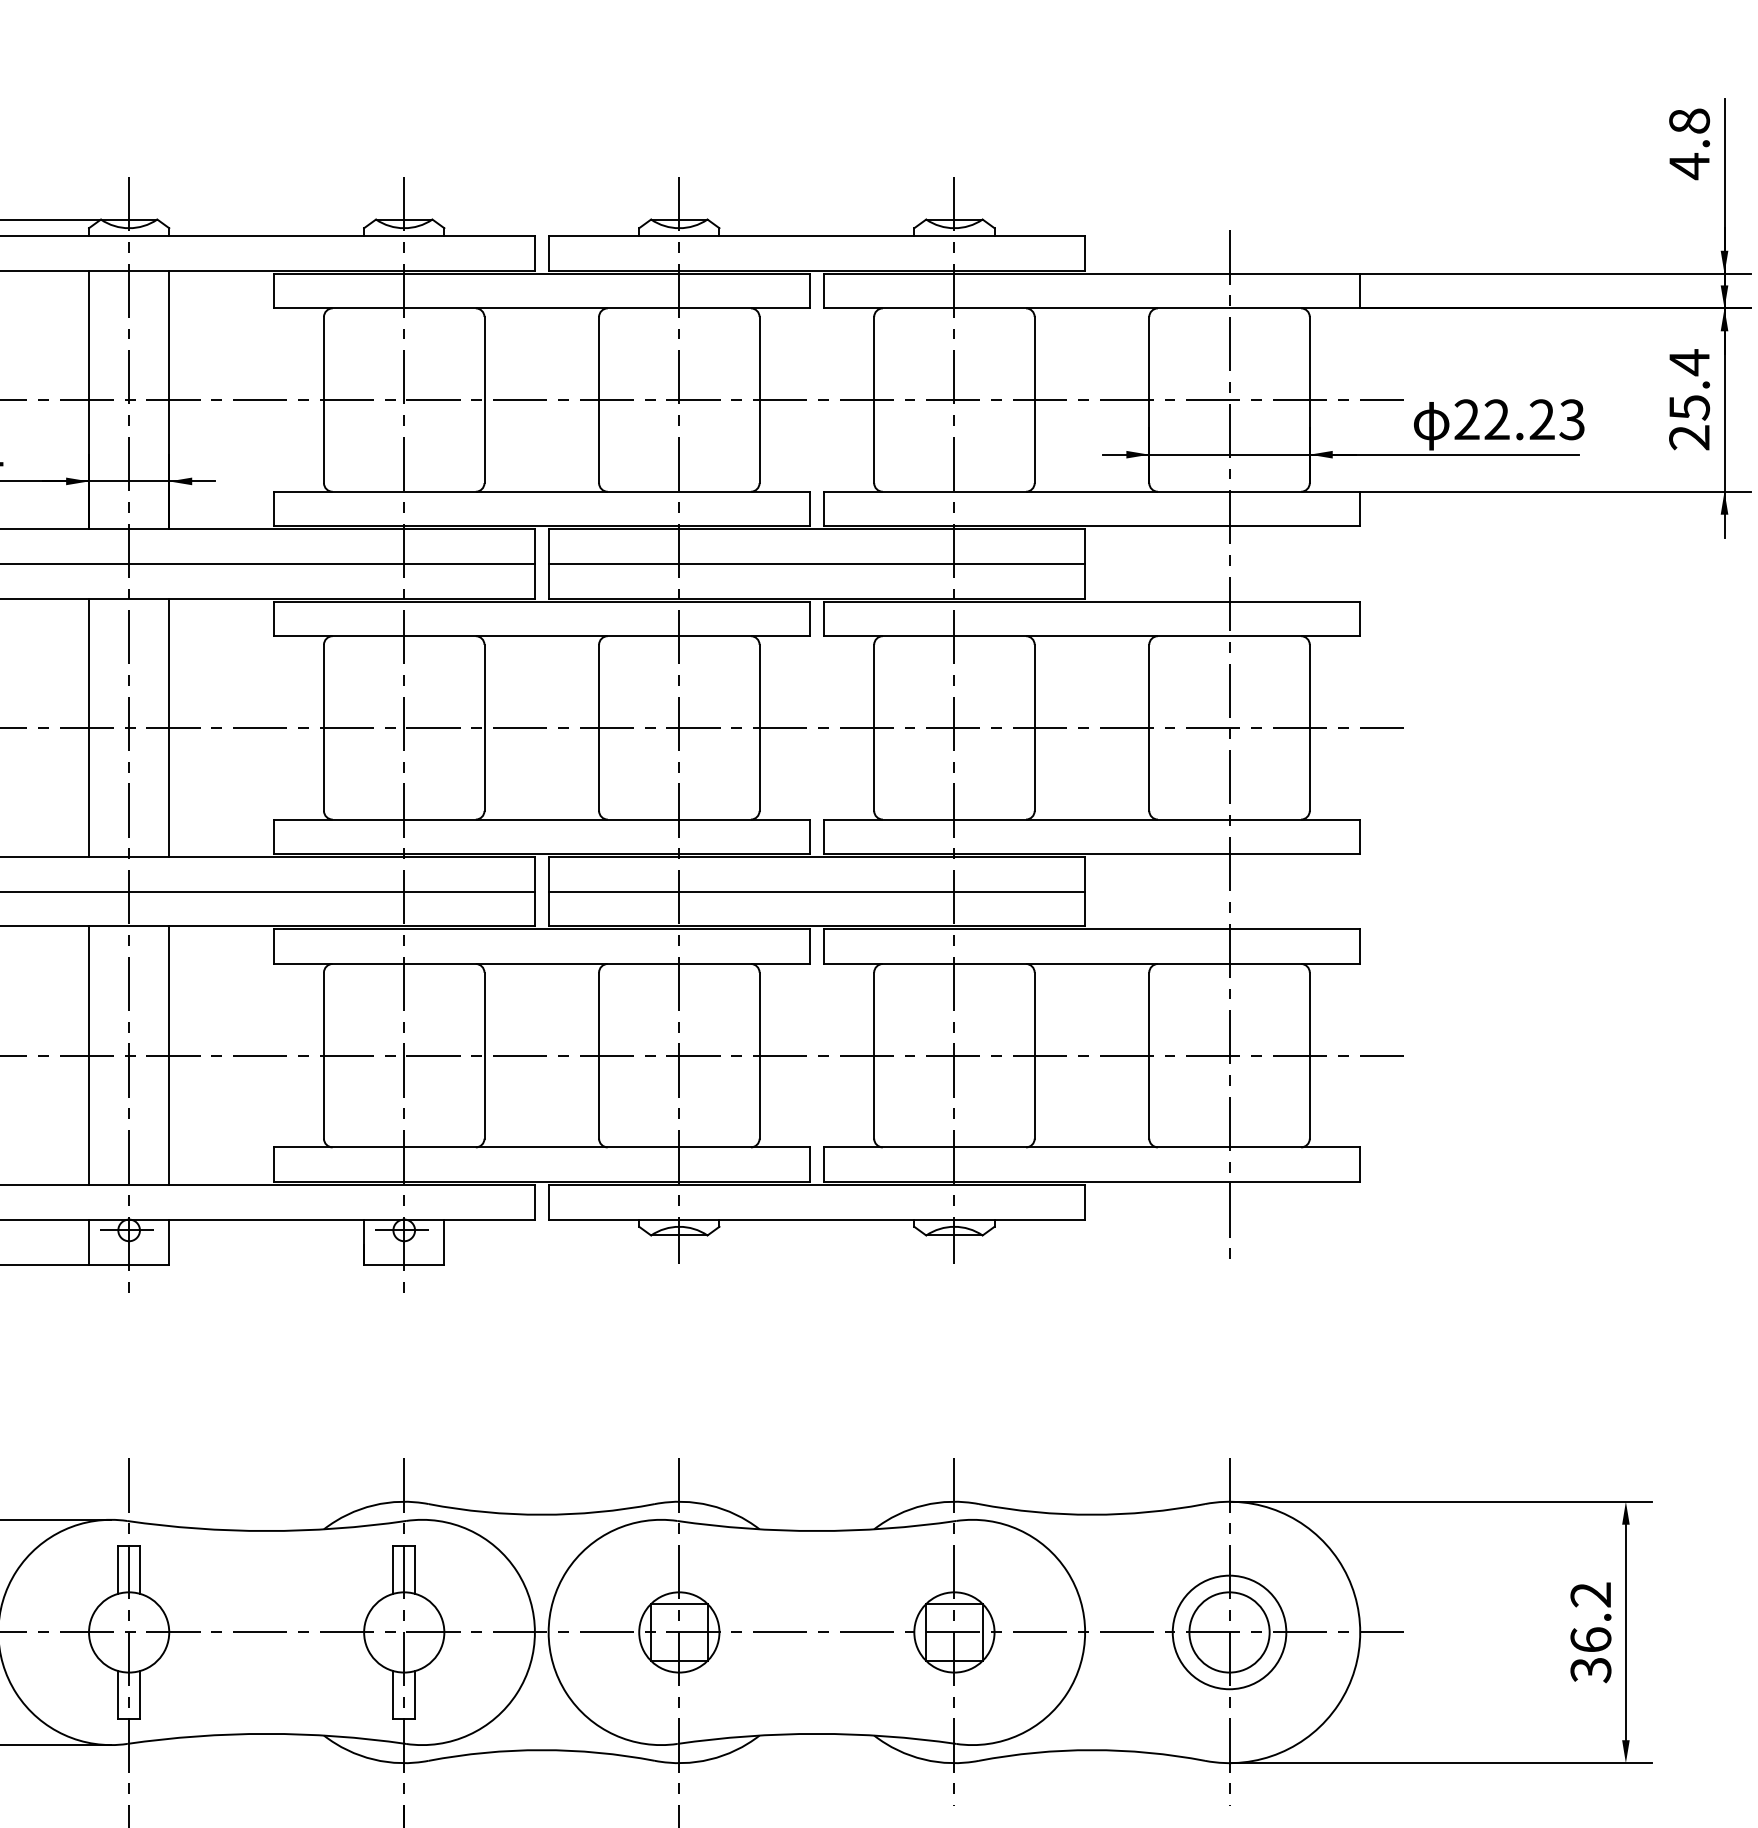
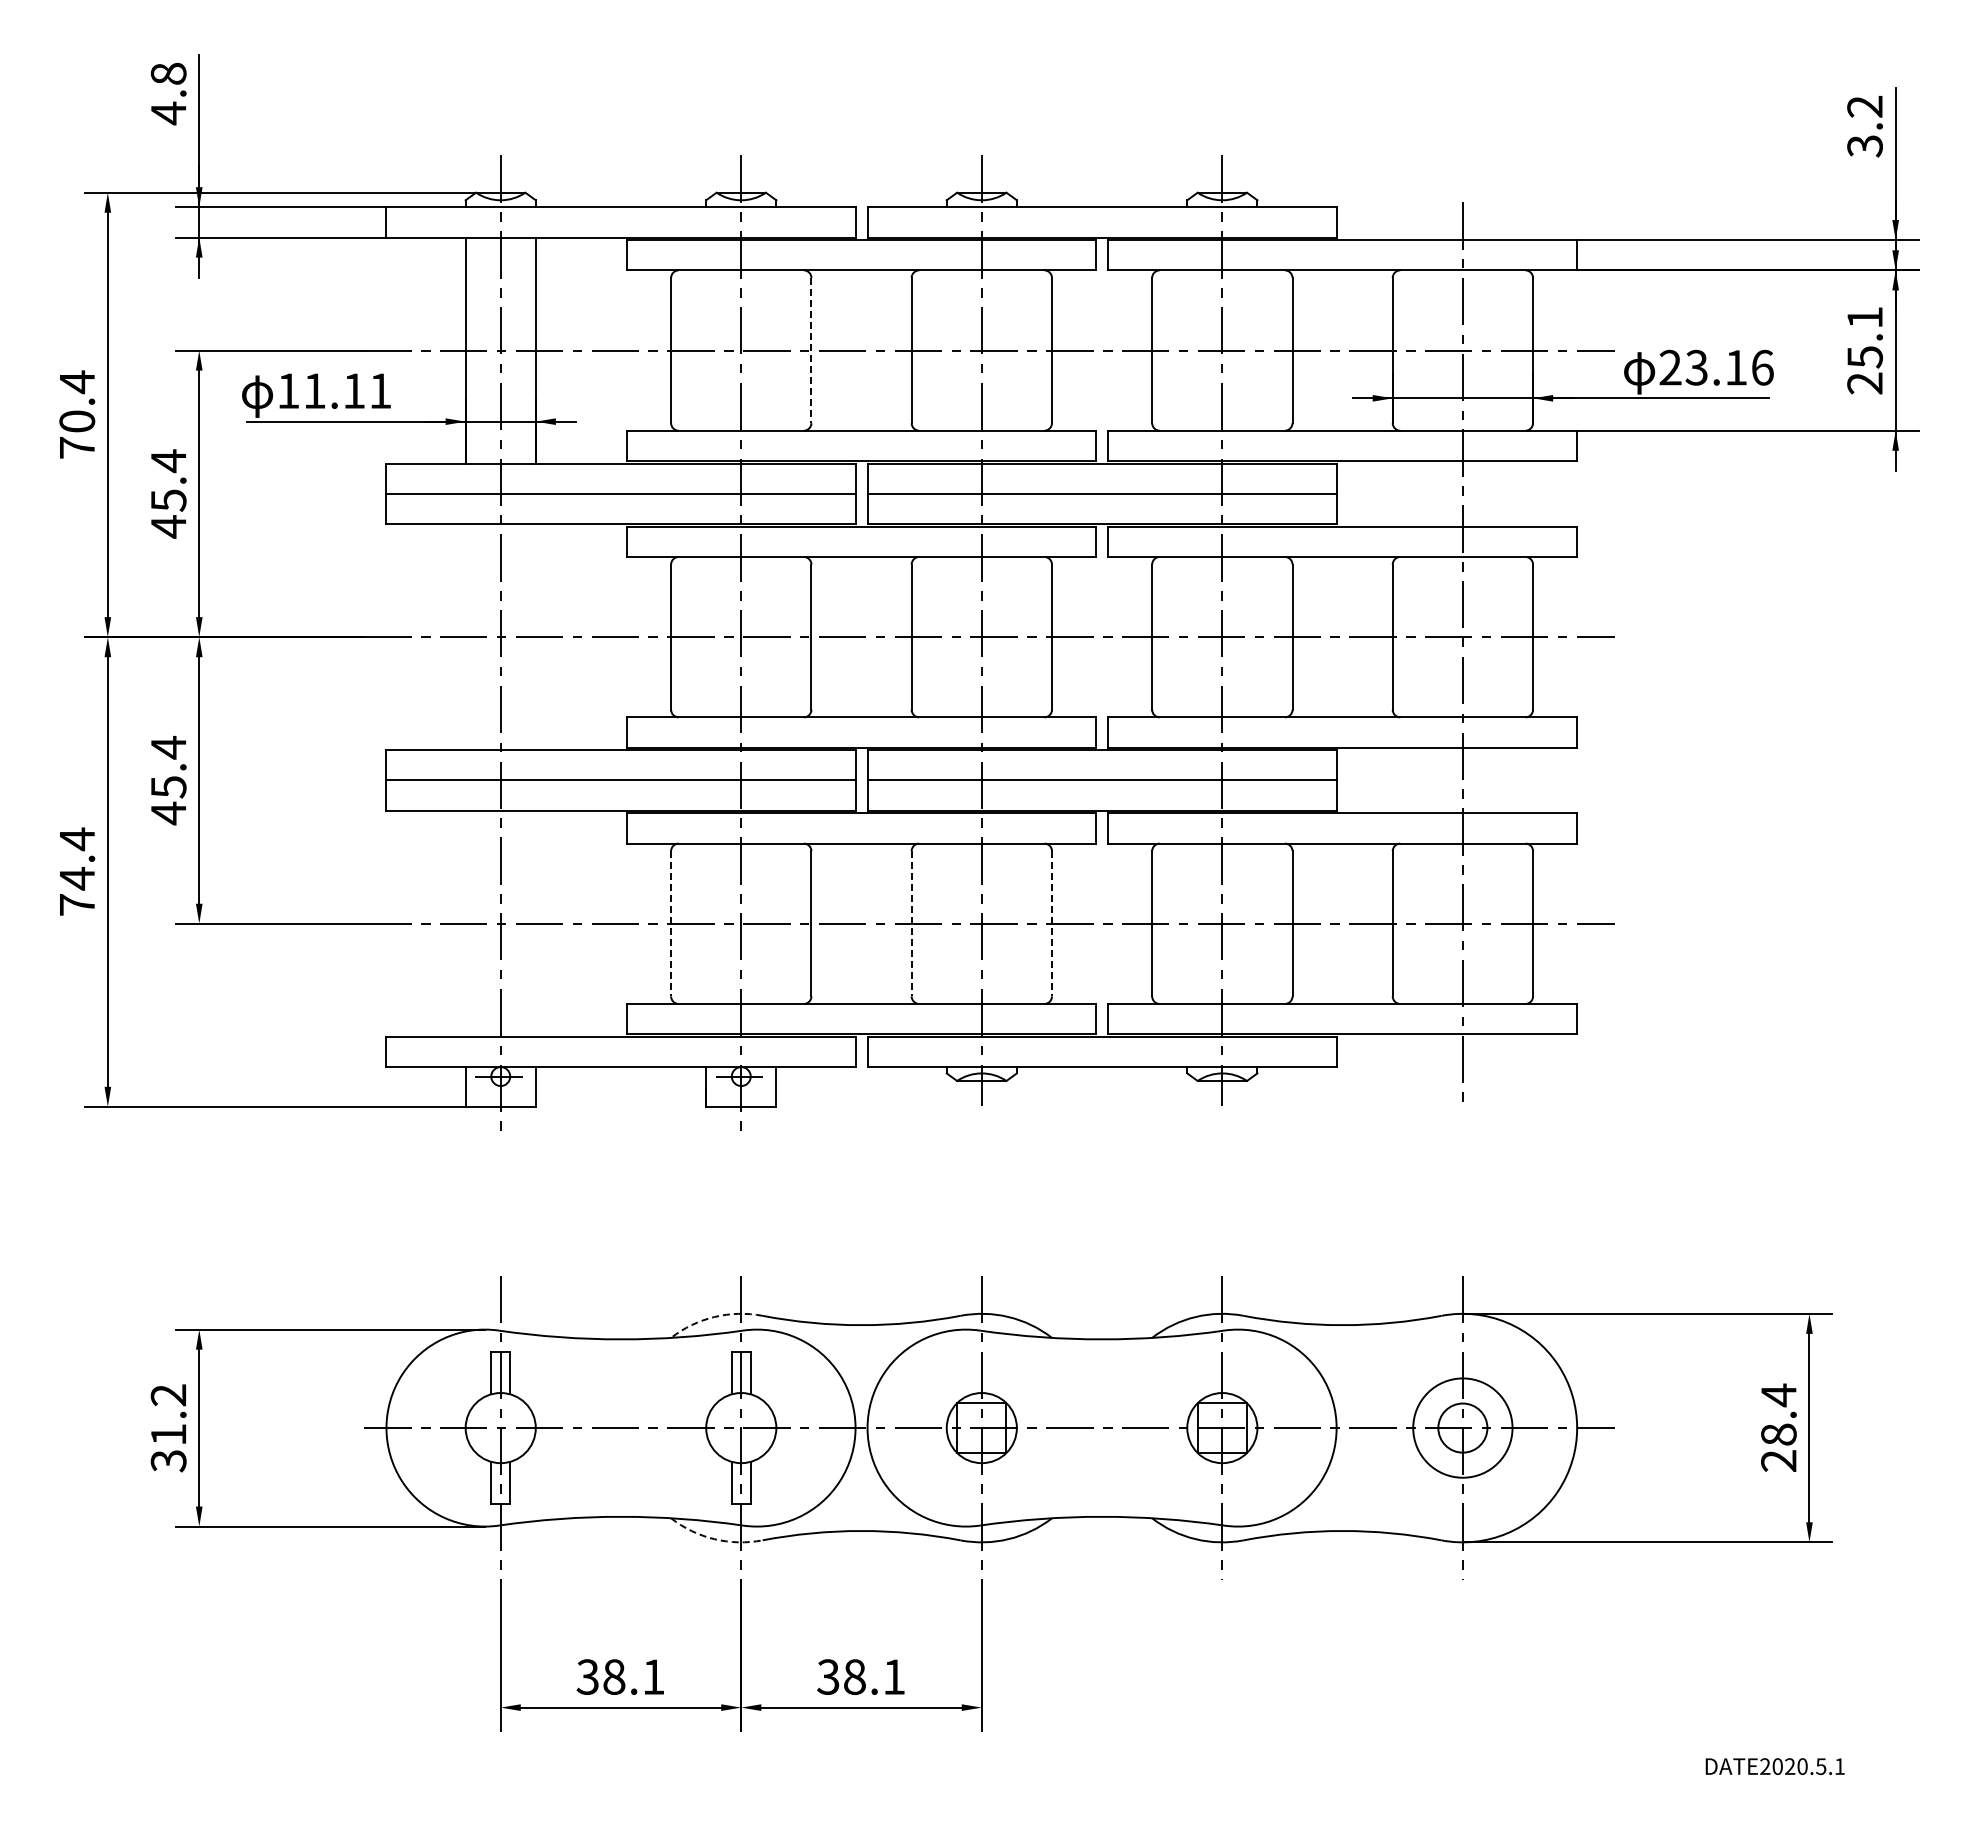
text: (1688, 143) -> (1864, 126), 4.8 -> 3.2
text: (1688, 362) -> (1864, 317), 25.4 -> 25.1
line: (484, 400) -> (811, 350), solid -> dashed
text: (1534, 419) -> (1729, 367), 22.23 -> 23.16
line: (88, 728) -> (465, 637), removed
line: (168, 728) -> (535, 637), removed
line: (88, 1055) -> (465, 923), removed
line: (168, 1055) -> (535, 923), removed
line: (324, 1055) -> (671, 923), solid -> dashed
line: (598, 1055) -> (911, 923), solid -> dashed
line: (759, 1055) -> (1051, 923), solid -> dashed
arc: (373, 1505) -> (714, 1317), solid -> dashed
text: (1590, 1631) -> (1778, 1427), 36.2 -> 28.4
circle: (1229, 1632) -> (1462, 1428), size x0.7
arc: (373, 1759) -> (714, 1539), solid -> dashed

